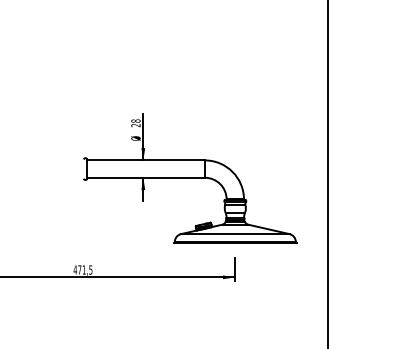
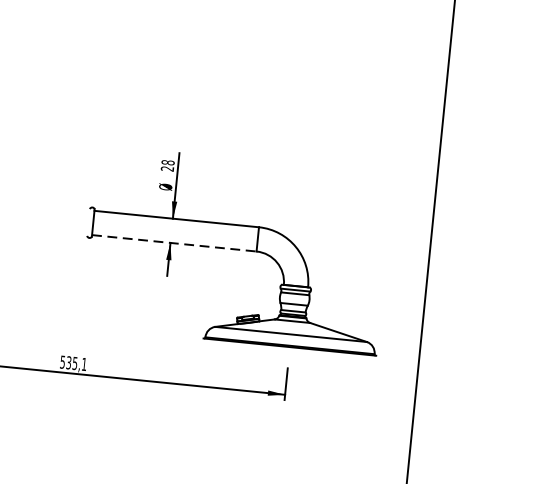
line: (146, 177) -> (174, 242), solid -> dashed
text: (82, 269) -> (72, 362), 471,5 -> 535,1

